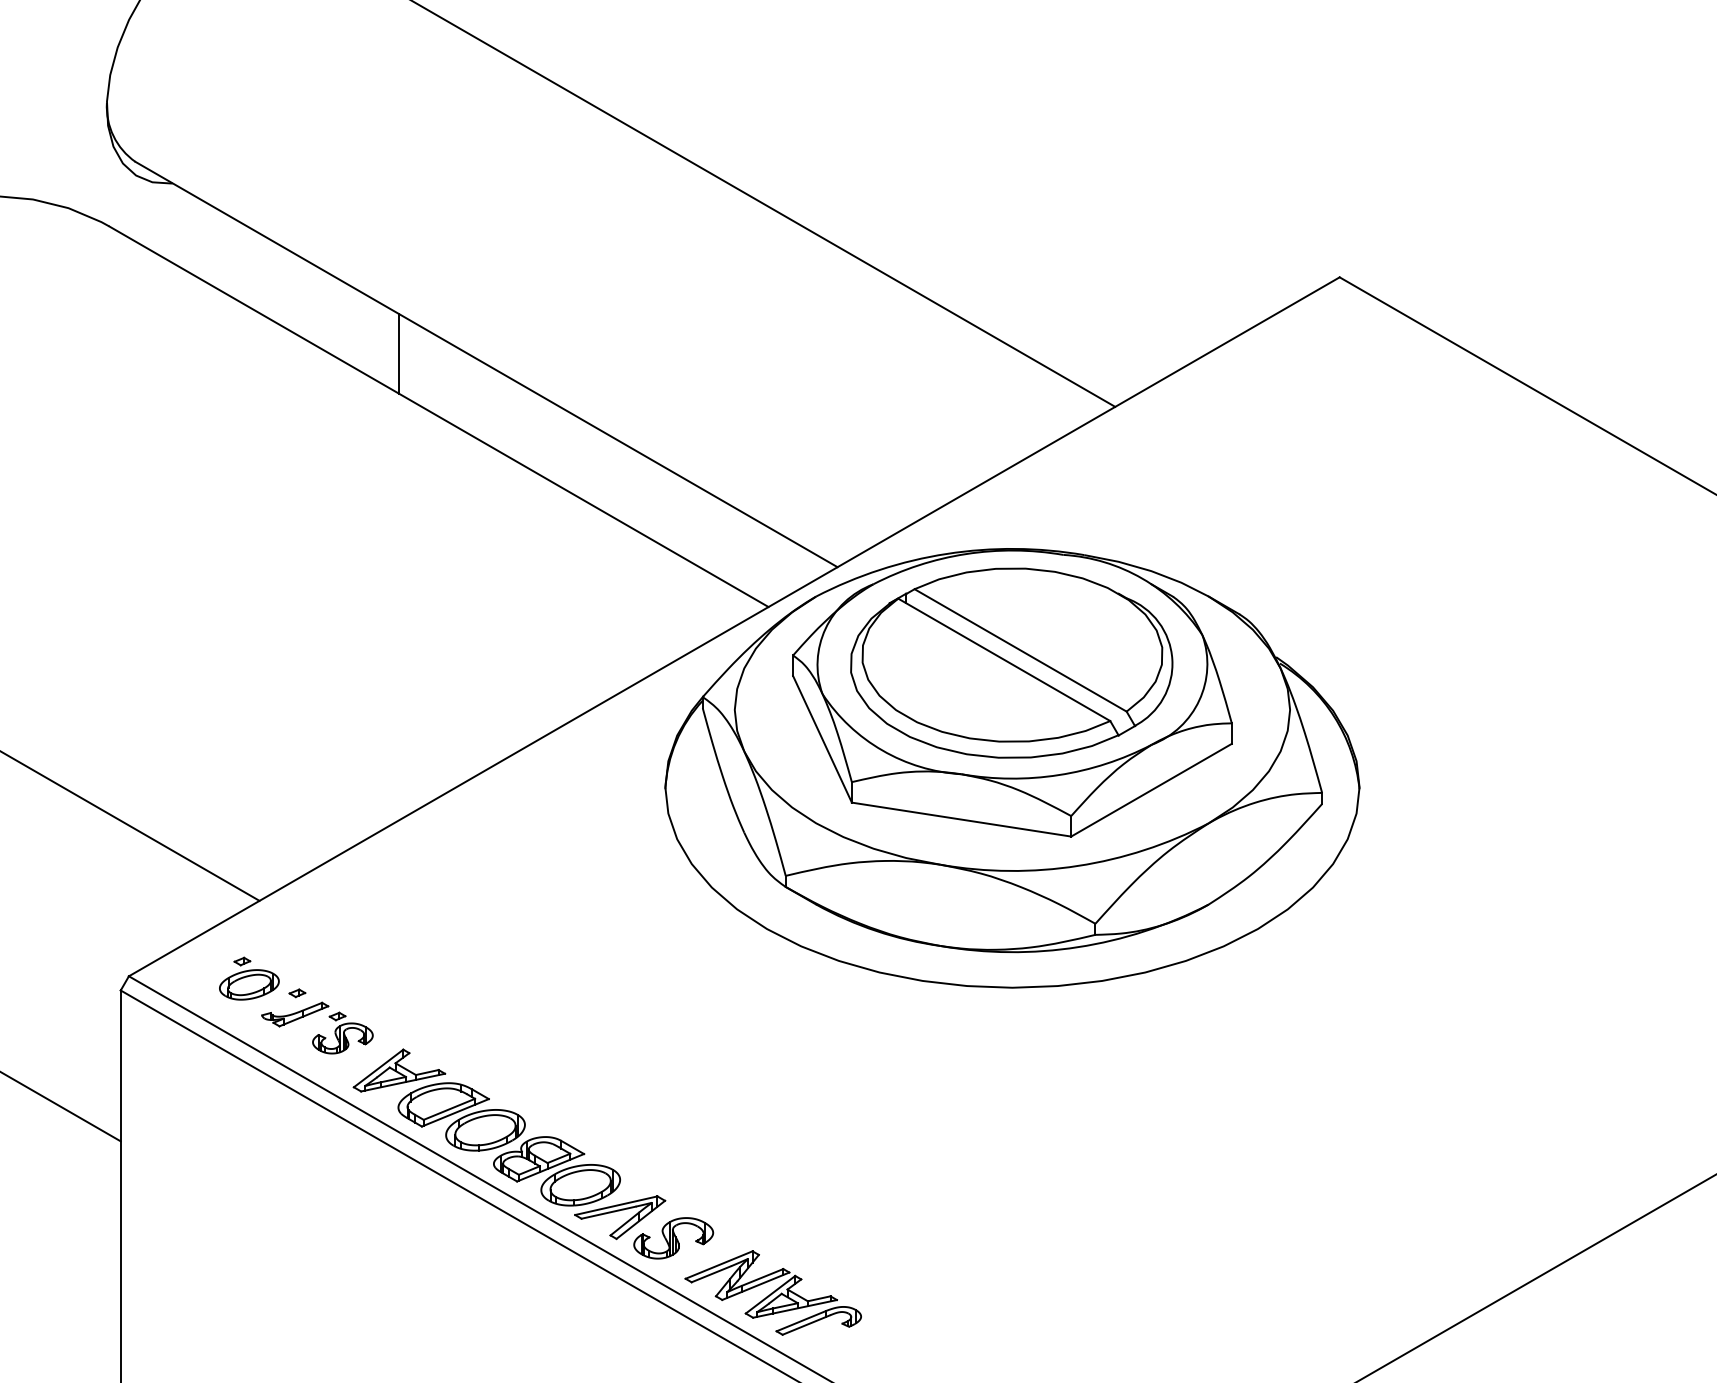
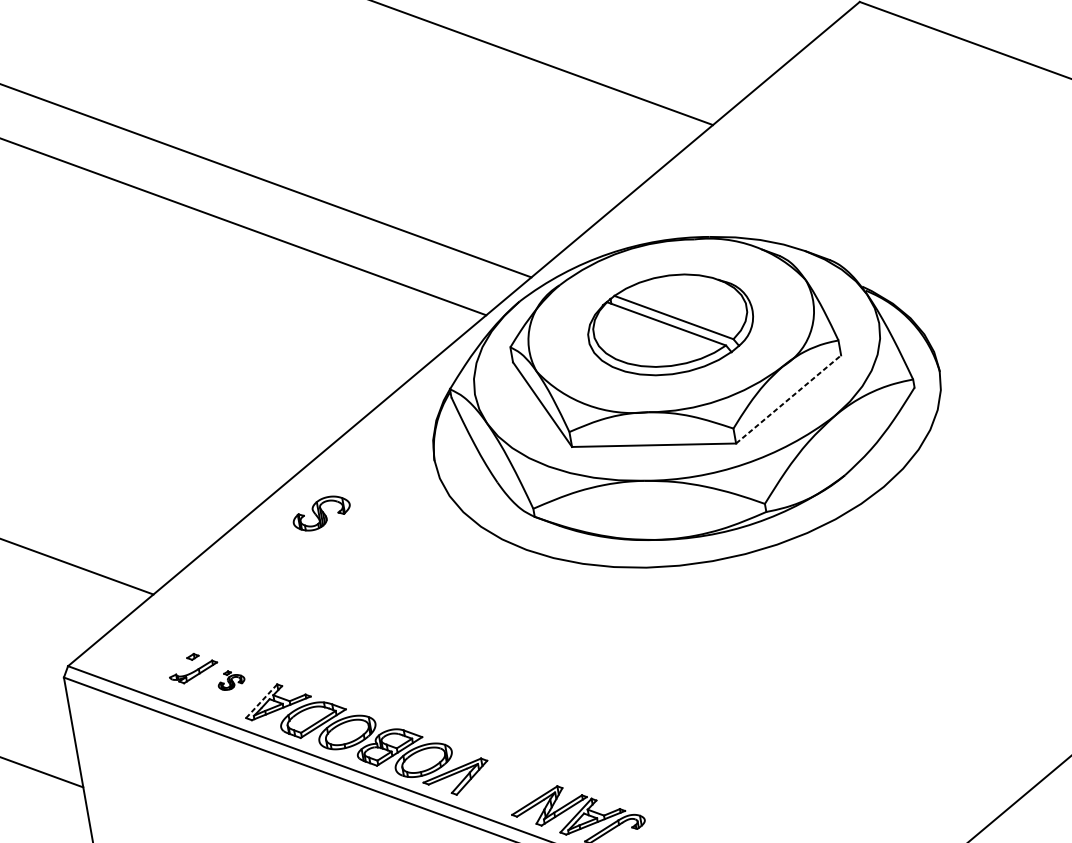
line: (398, 353) -> (184, 178), removed
part: (1011, 662) -> (670, 324), size x0.7
line: (1151, 790) -> (788, 399), solid -> dashed
part: (249, 978) -> (156, 652), removed
part: (342, 1032) -> (230, 679), size x0.6
line: (379, 1068) -> (262, 701), solid -> dashed
part: (673, 1238) -> (321, 513), moved

